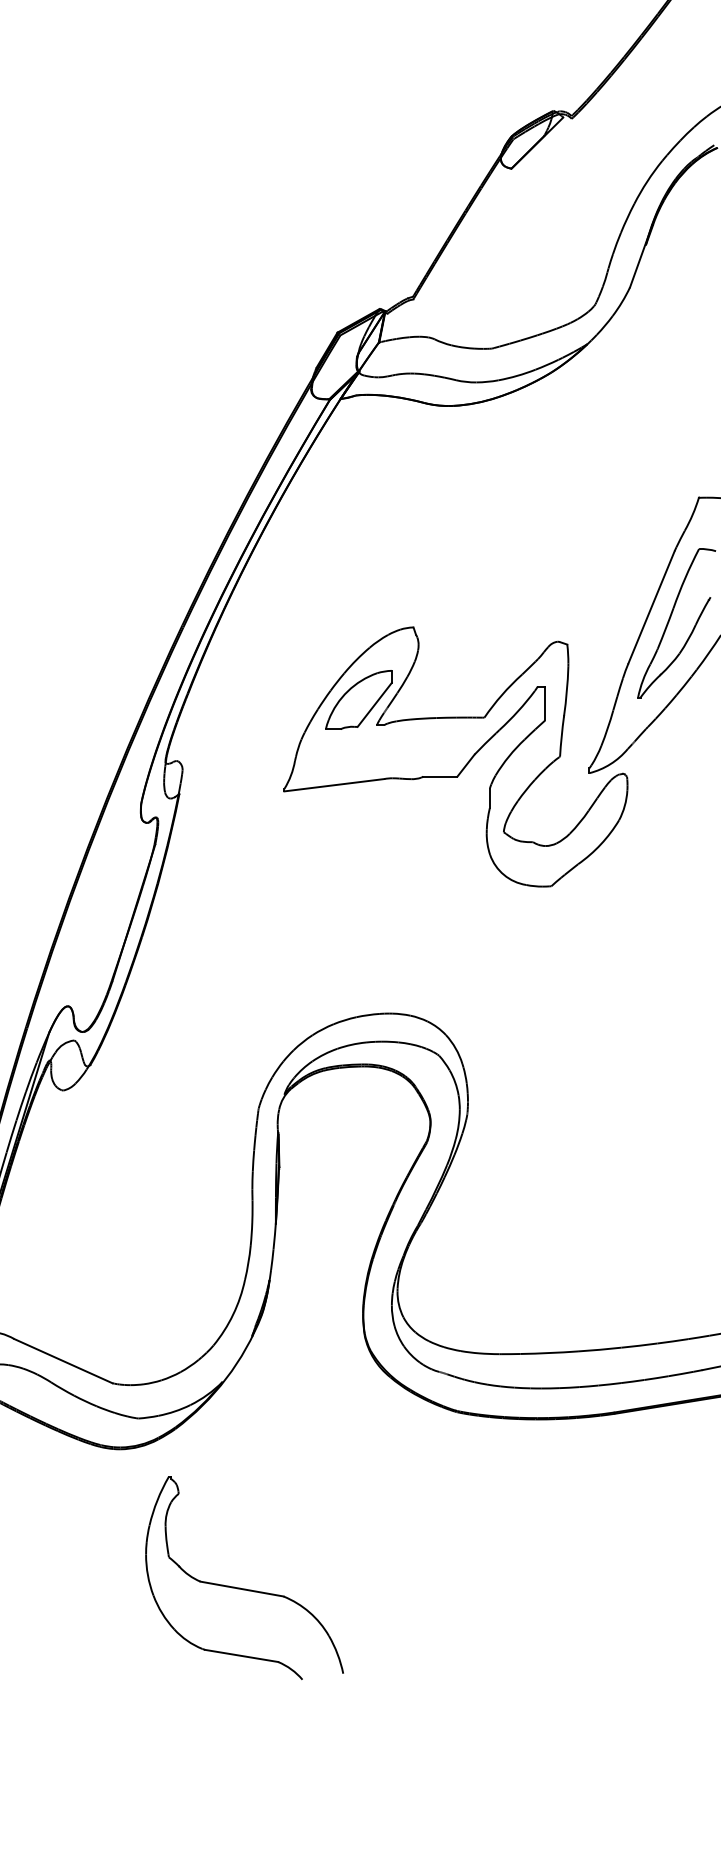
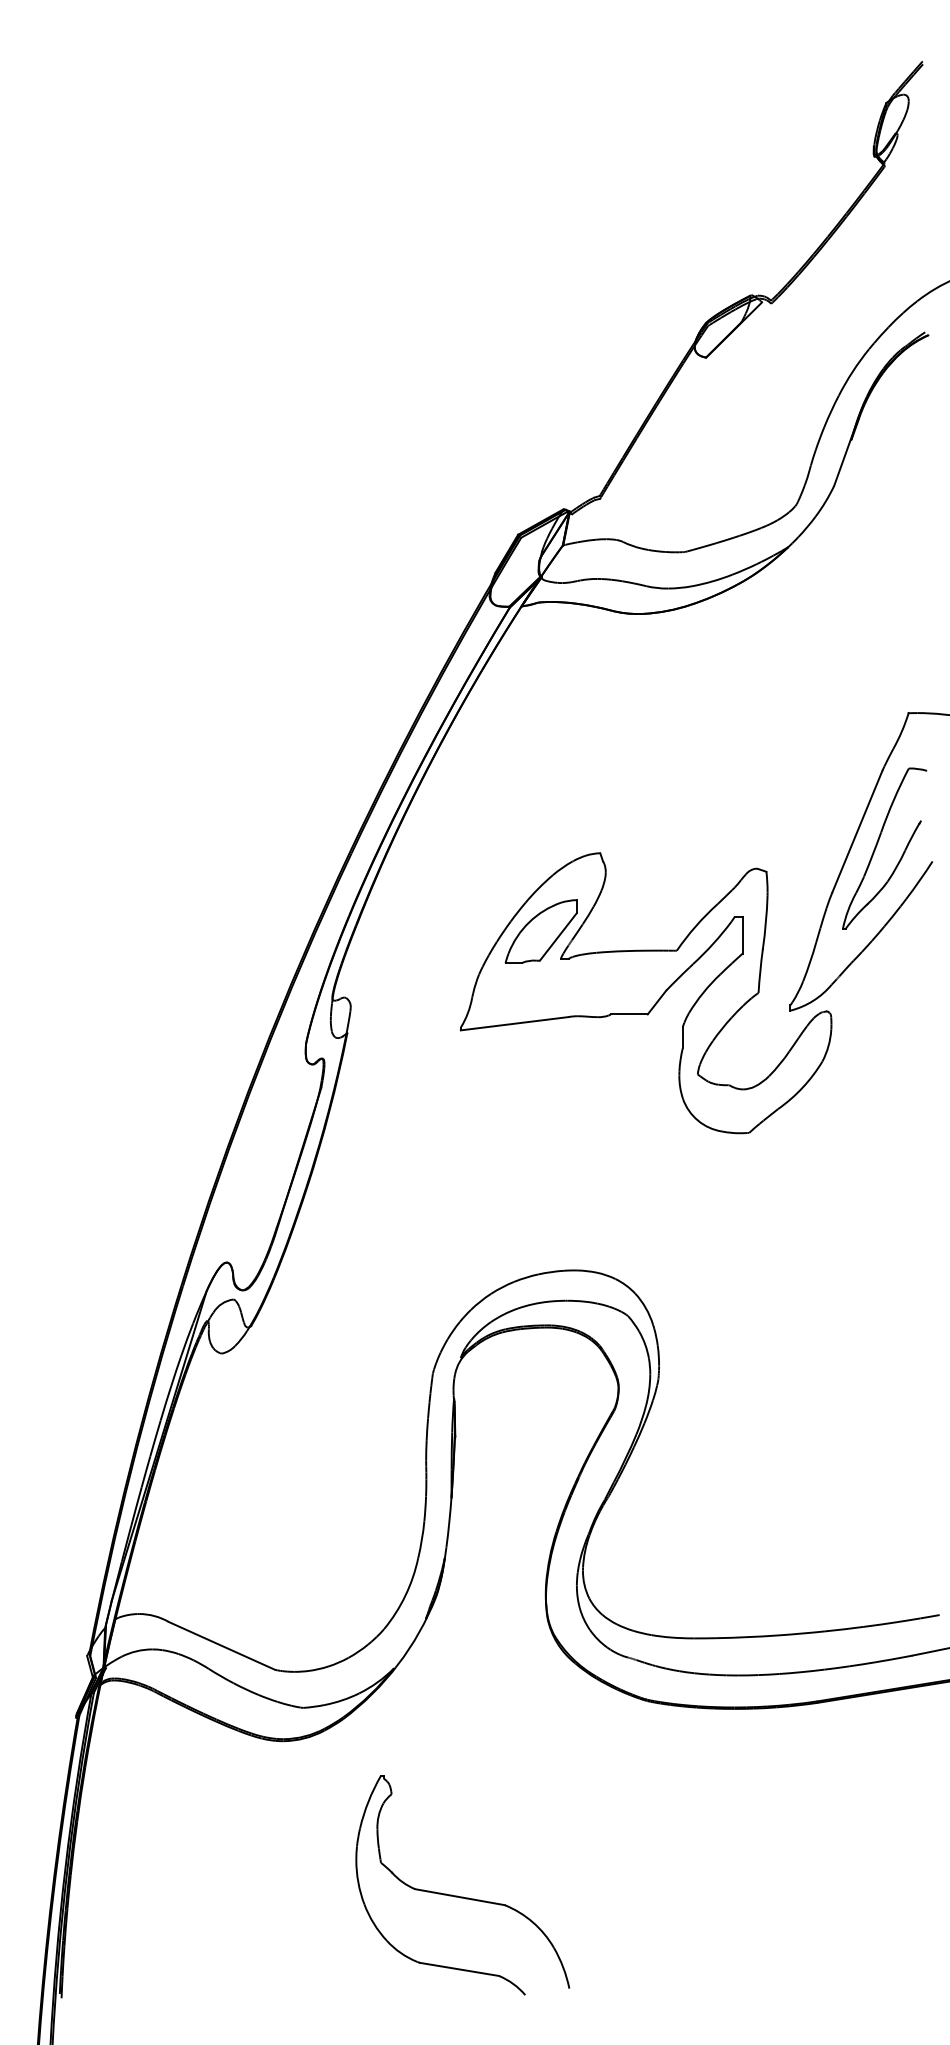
part: (244, 1588) -> (462, 1896), moved

